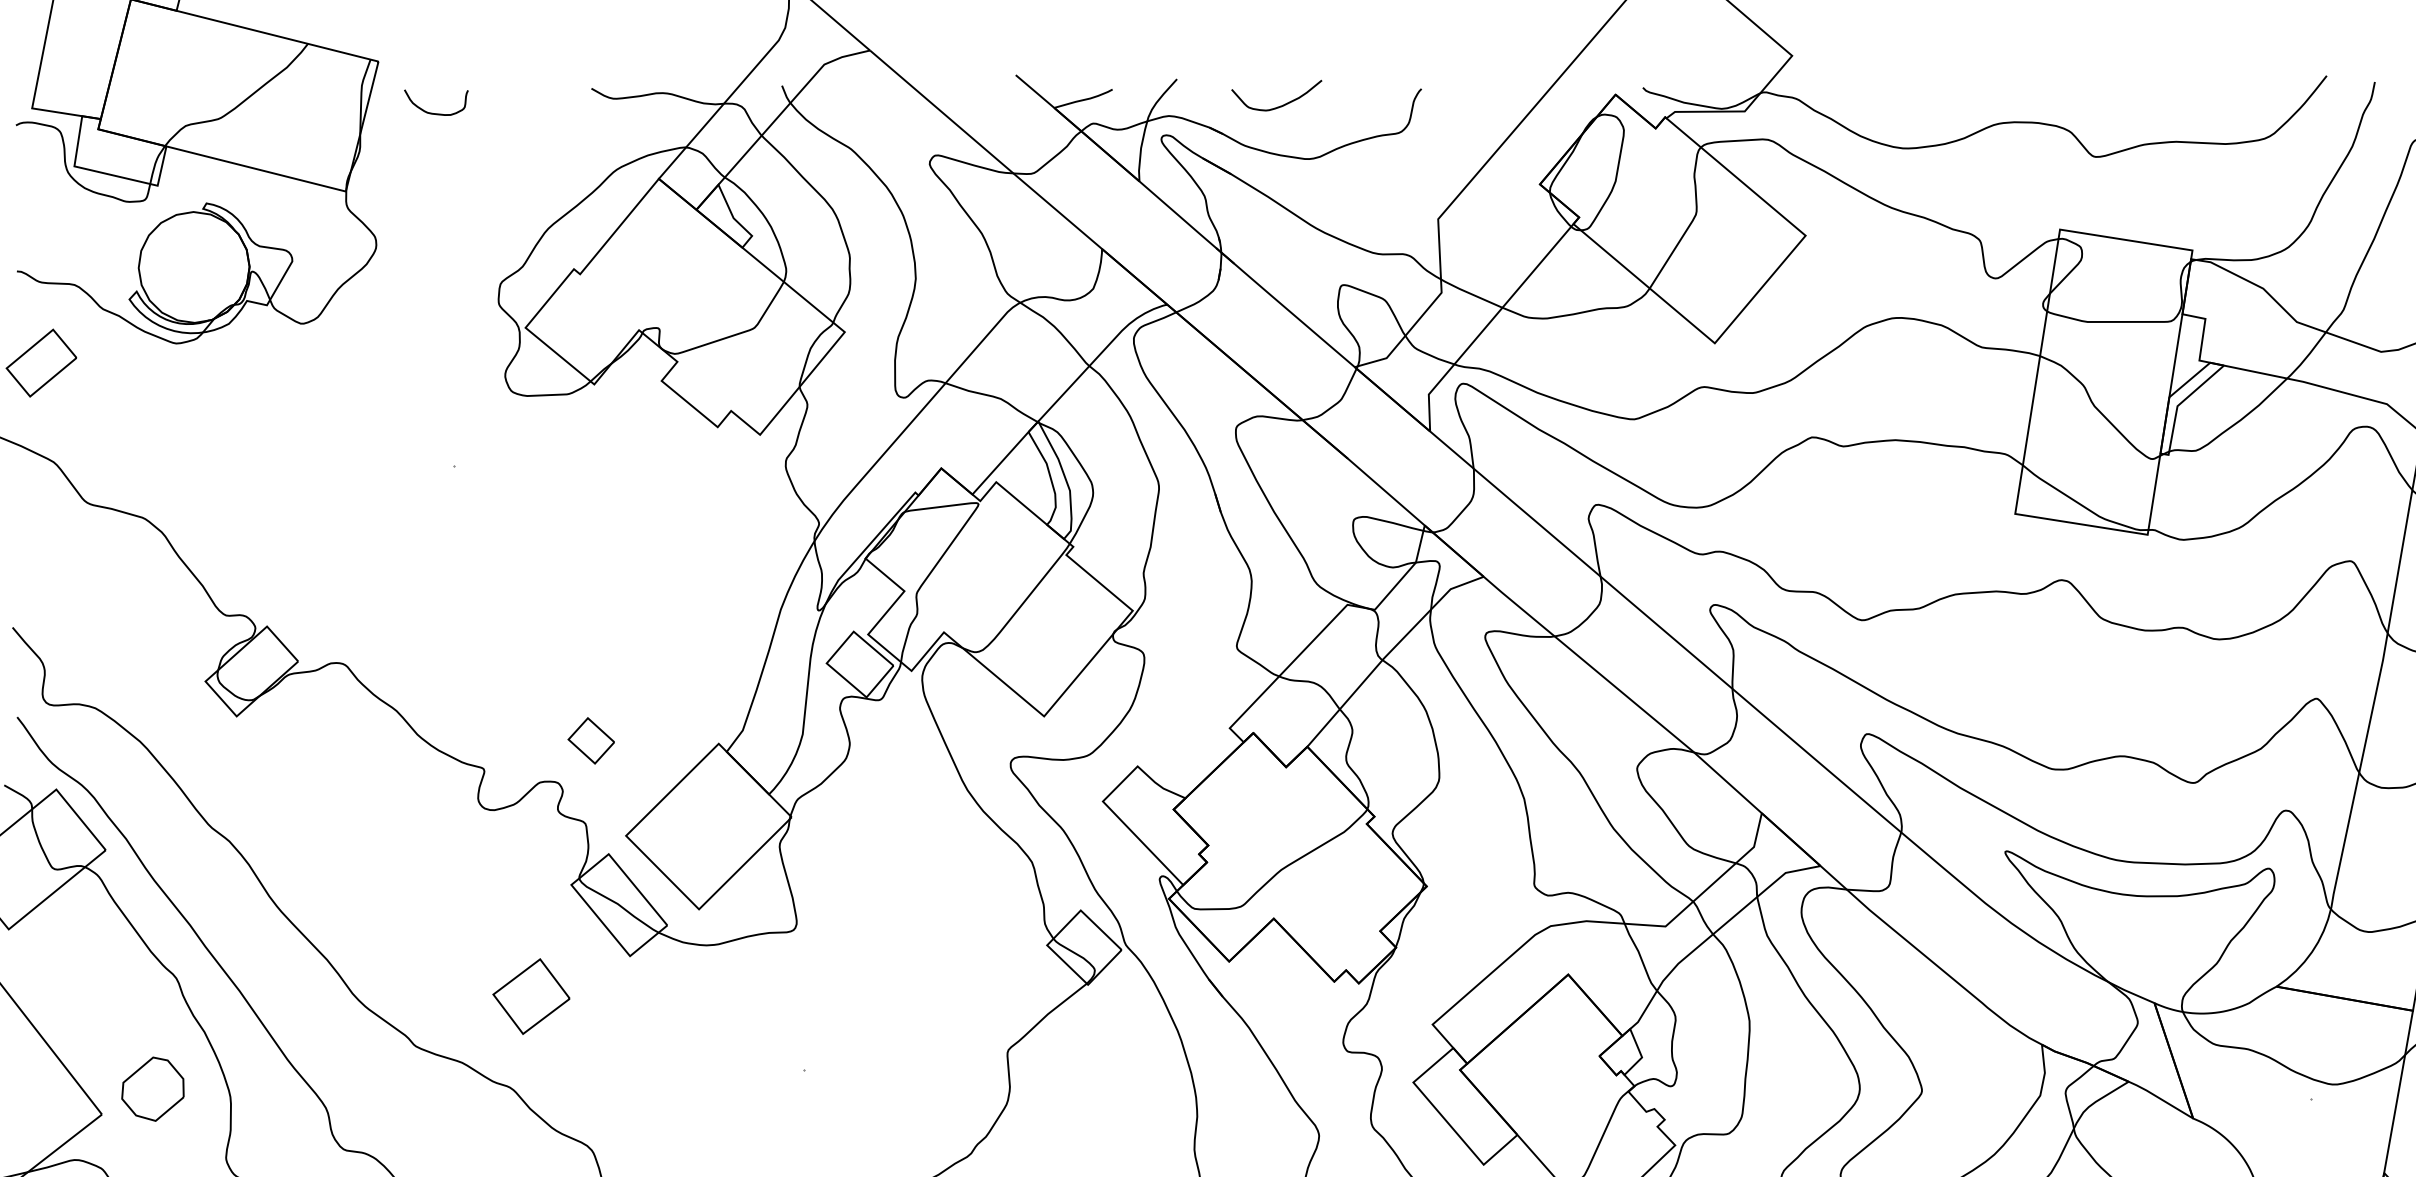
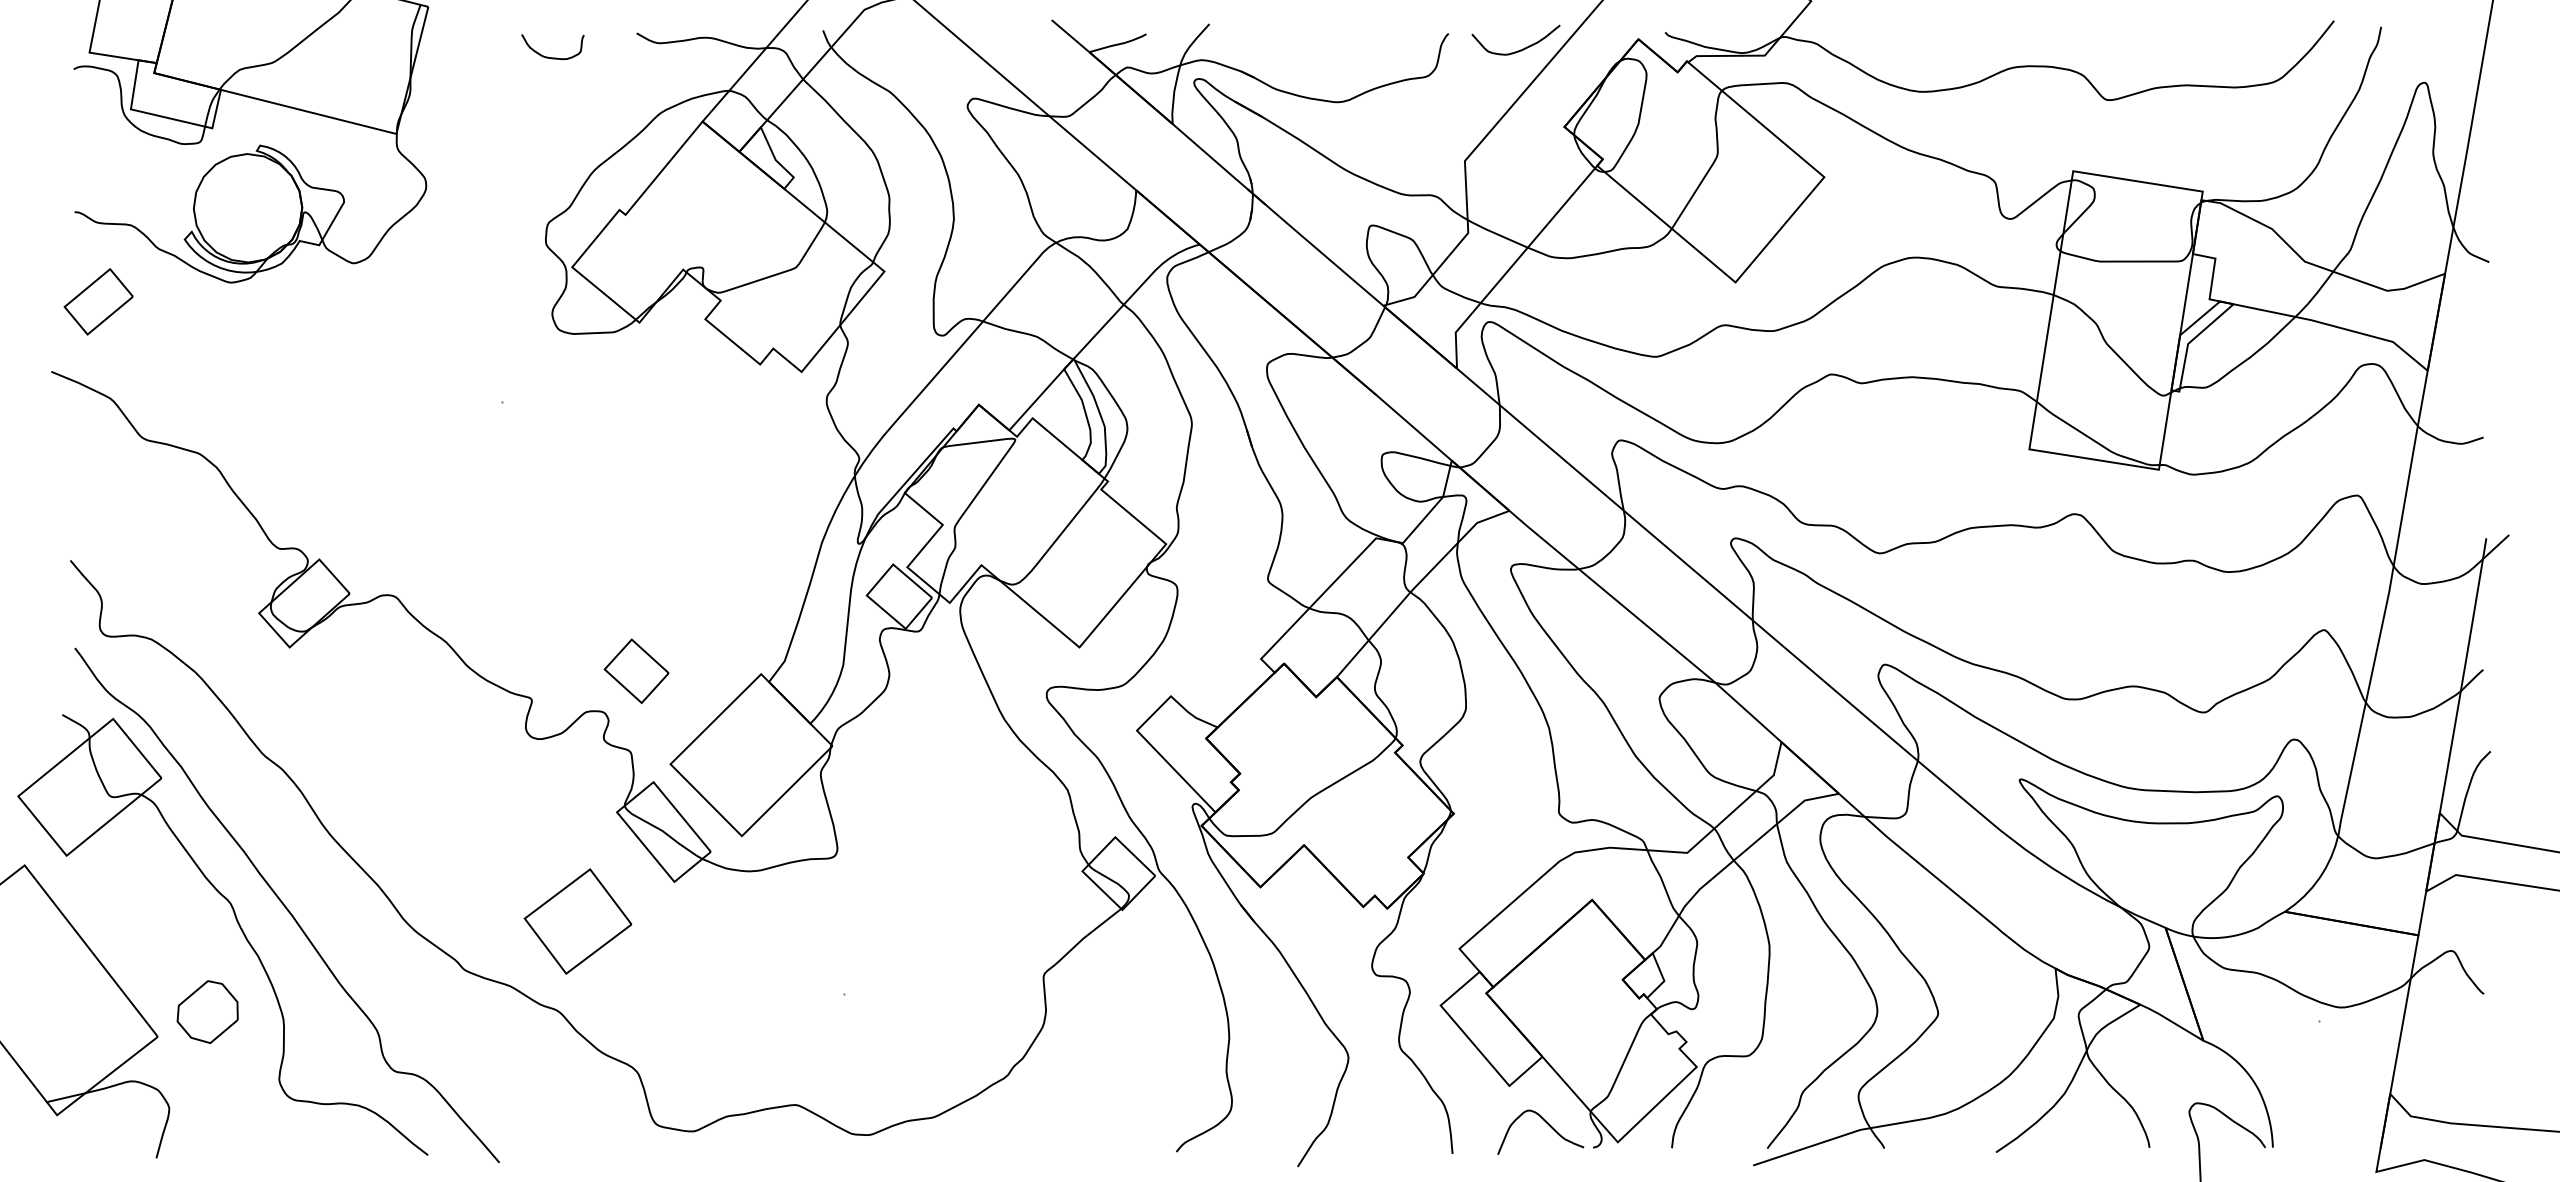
curve: (1281, 105) -> (1520, 49), moved
curve: (431, 112) -> (548, 56), moved
part: (591, 741) -> (636, 671), size x1.43
part: (530, 996) -> (577, 921), size x1.43

